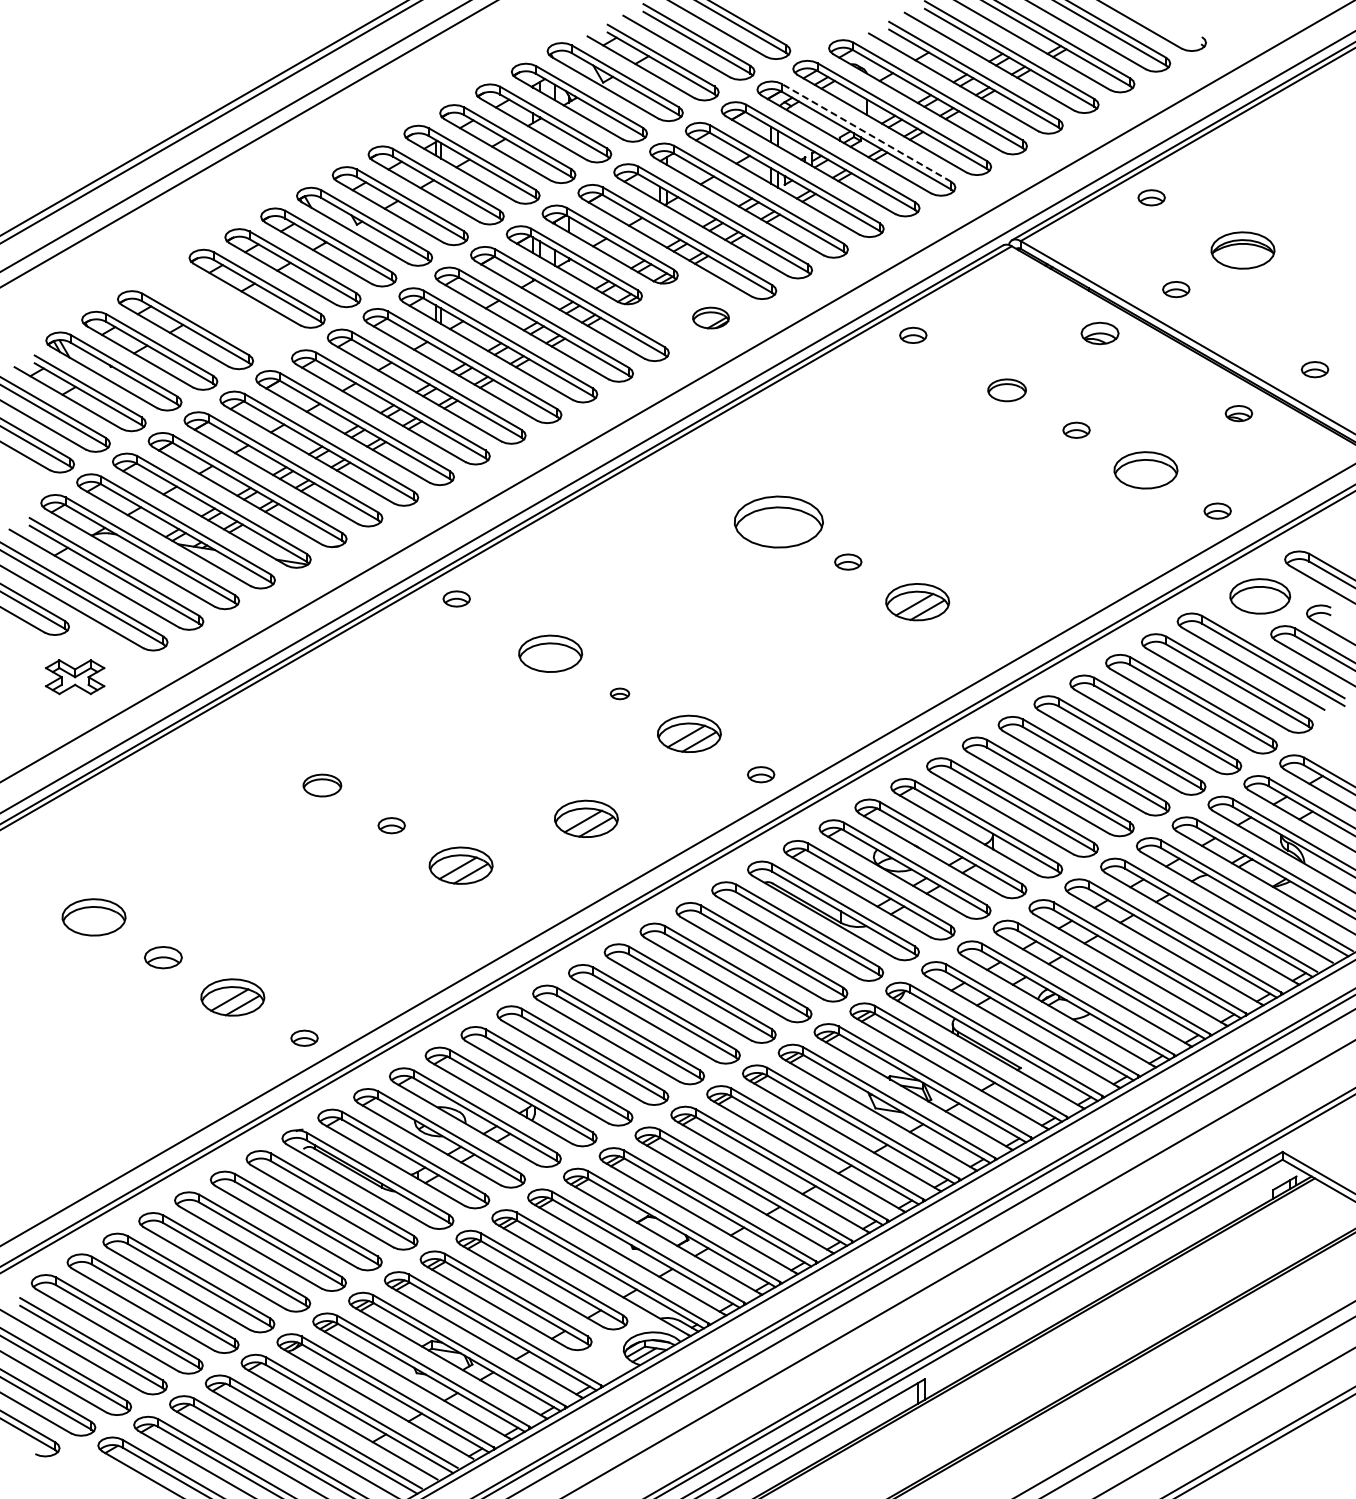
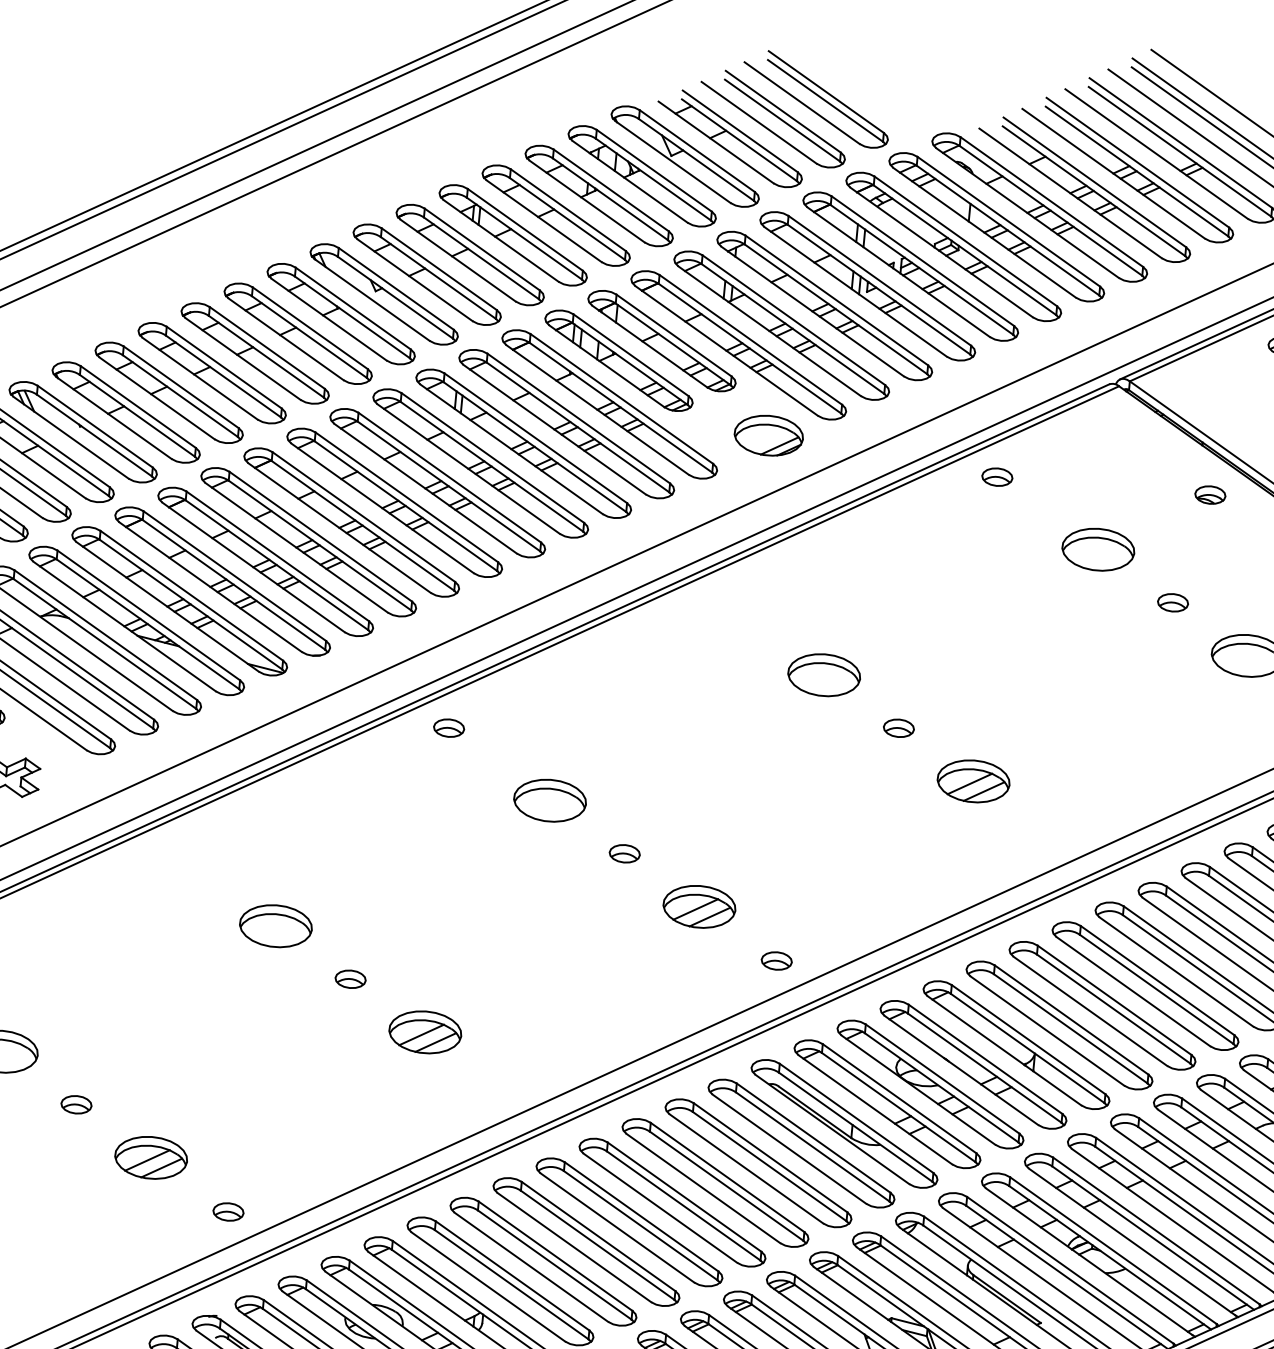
line: (866, 132) -> (965, 241), dashed -> solid
part: (220, 309) -> (211, 373), added
part: (710, 317) -> (768, 434), size x1.67
part: (1100, 333) -> (1210, 495), size x0.71
part: (1006, 390) -> (1097, 549), size x1.67
part: (778, 521) -> (823, 674), size x0.71
part: (619, 693) -> (624, 853), size x1.43
part: (322, 785) -> (276, 926), size x1.67
part: (586, 818) -> (573, 992), removed
part: (163, 956) -> (76, 1103), size x0.71

